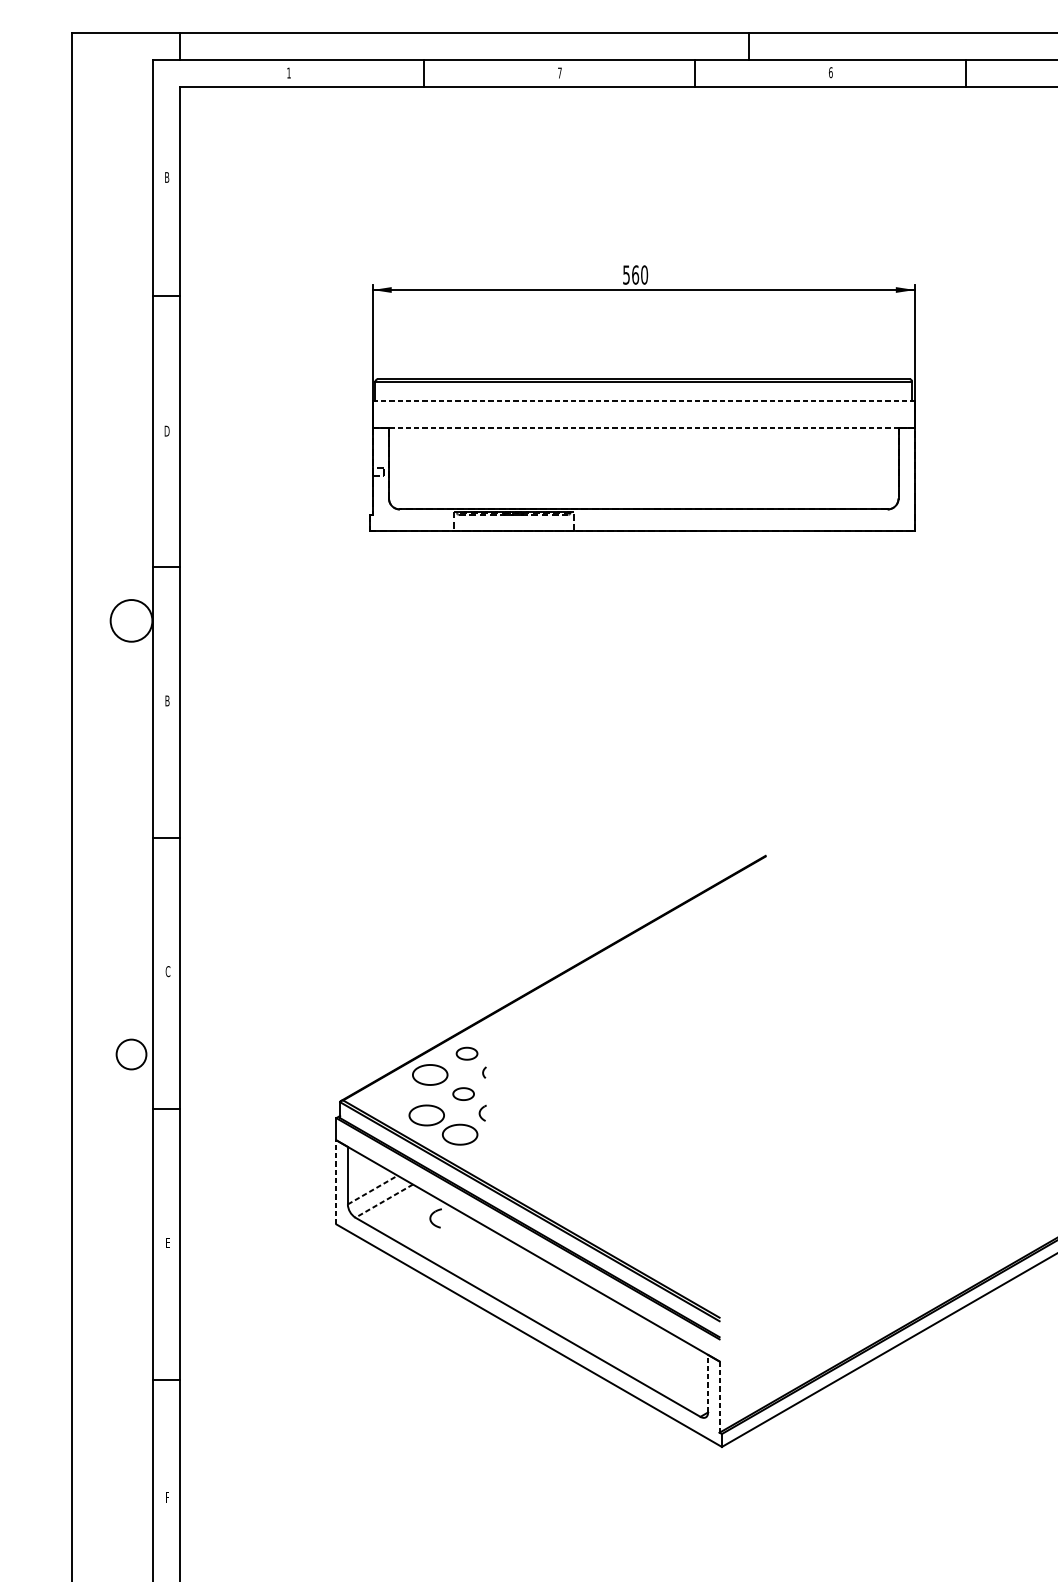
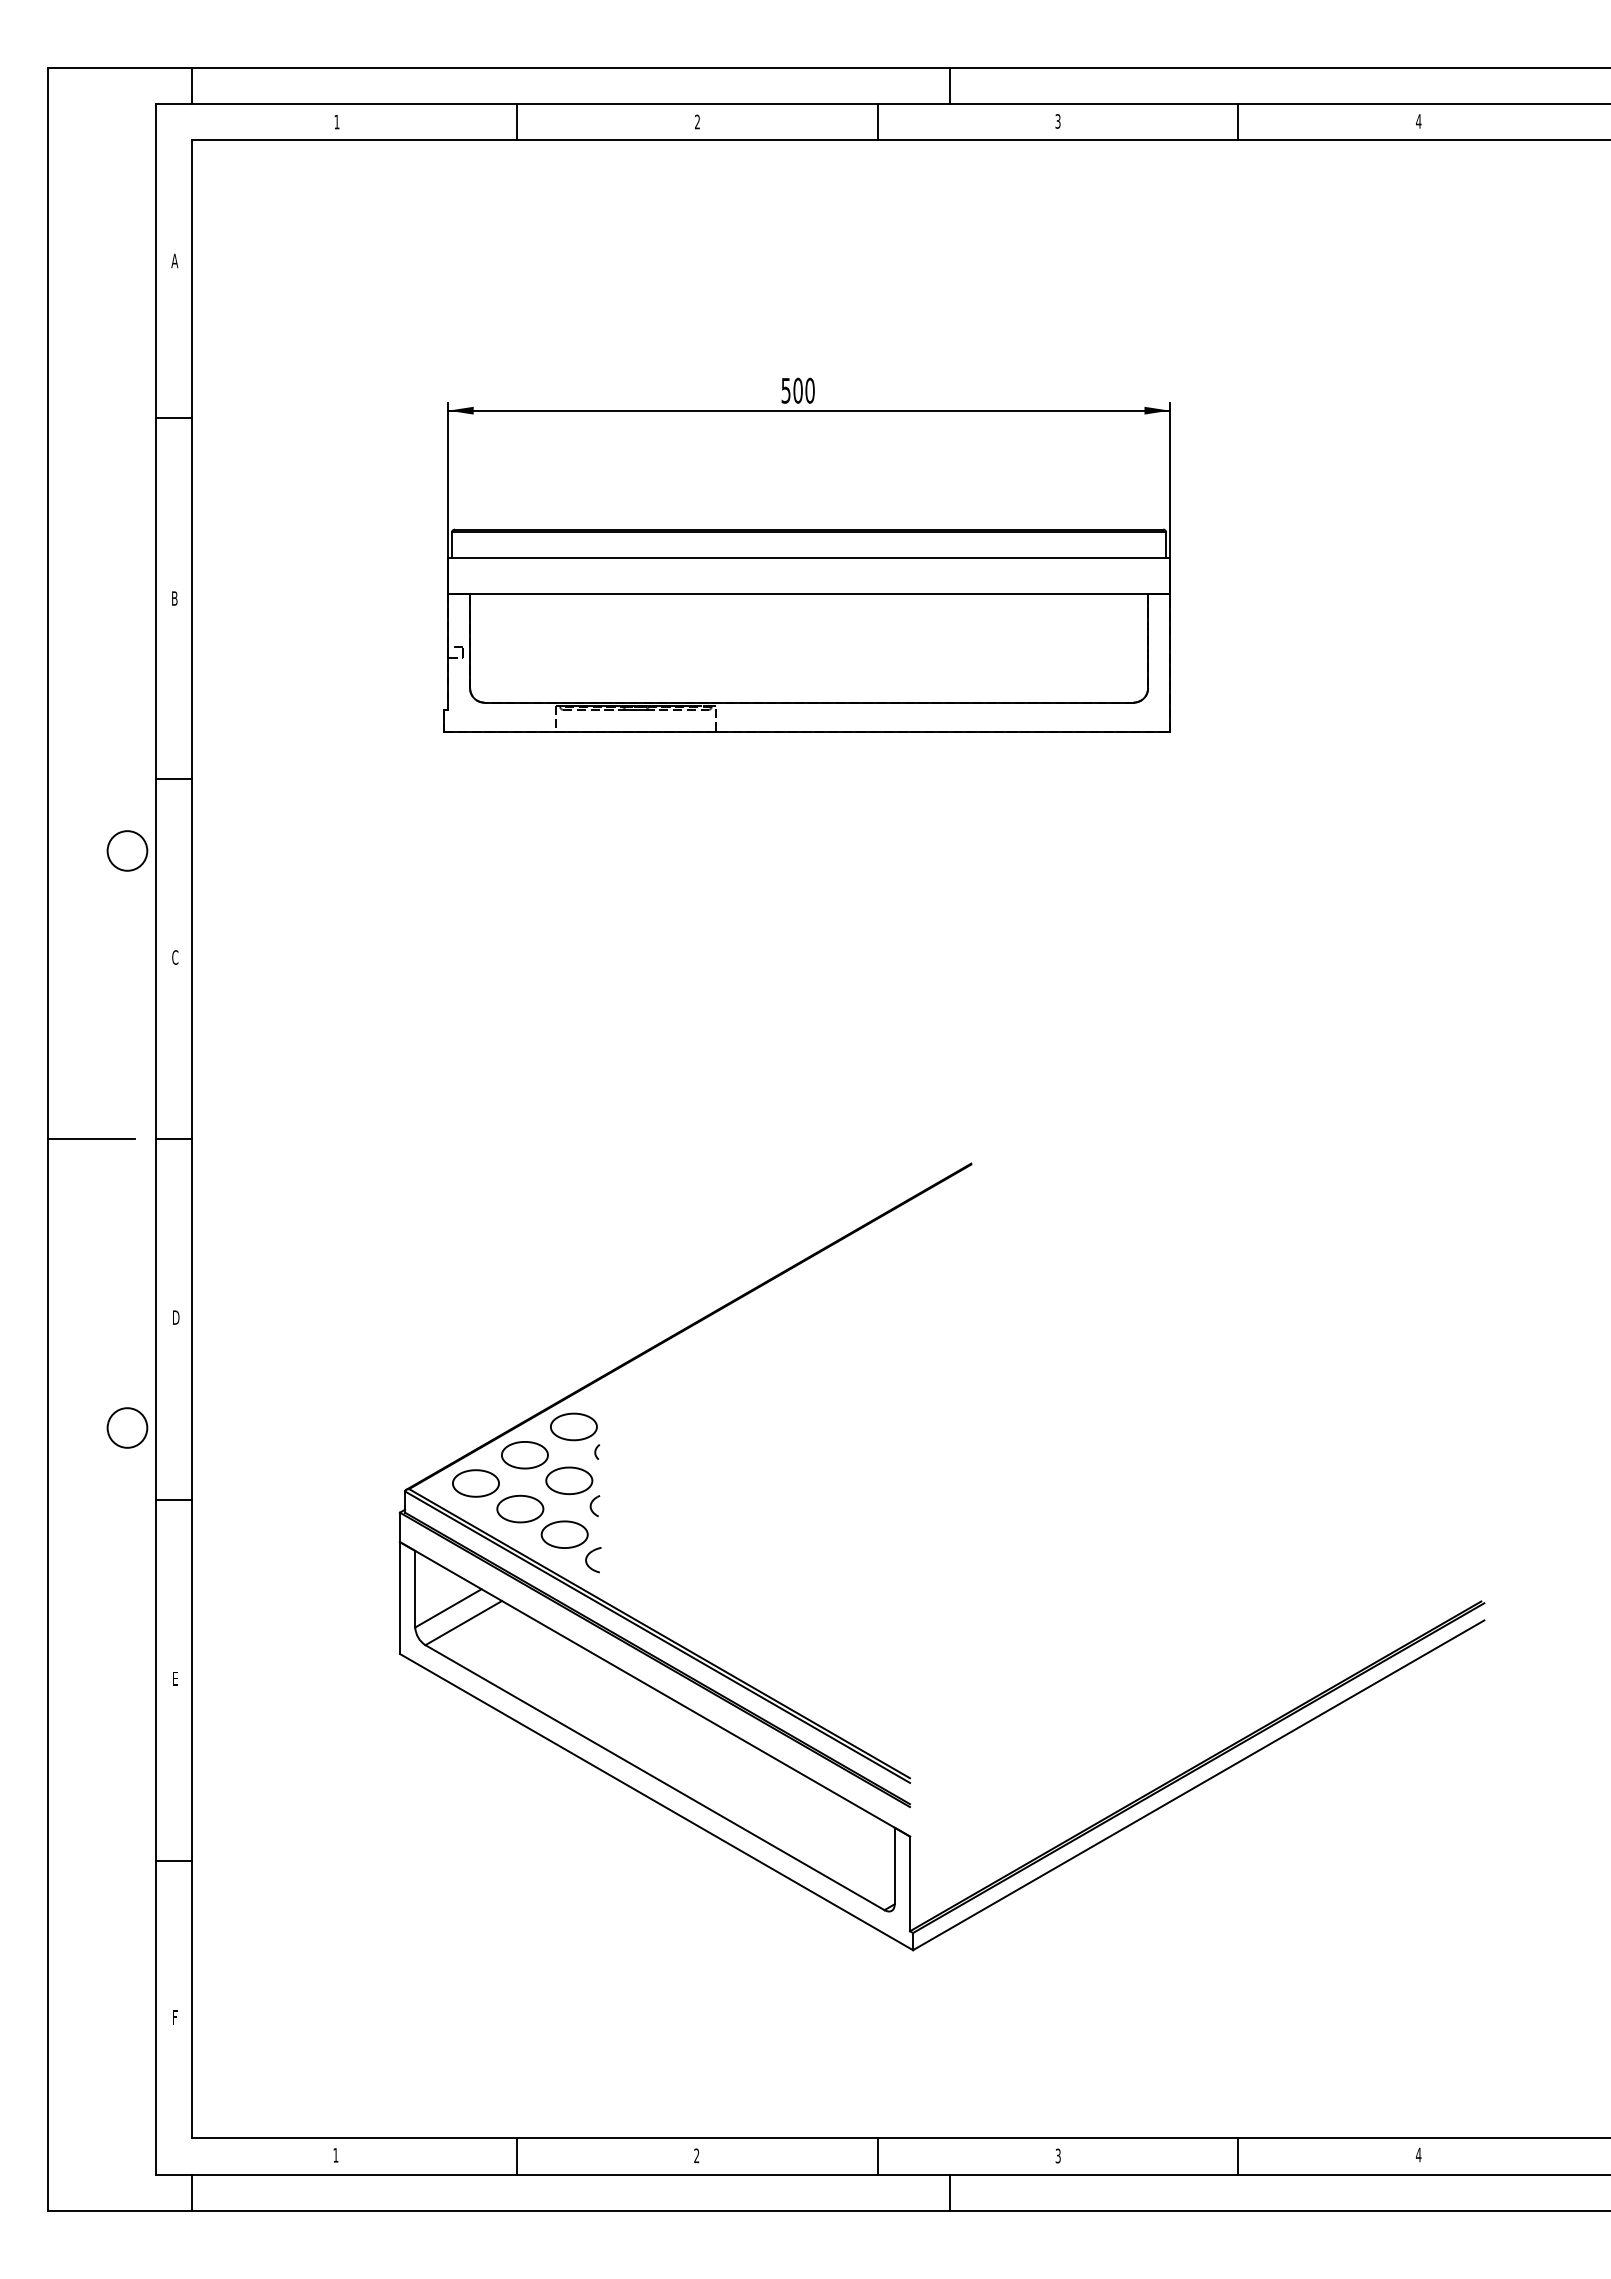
text: (559, 72) -> (697, 121), 7 -> 2
text: (830, 72) -> (1057, 121), 6 -> 3
text: (166, 177) -> (174, 260), B -> A
text: (635, 274) -> (797, 390), 560 -> 500
line: (644, 401) -> (809, 558), dashed -> solid
line: (644, 428) -> (809, 594), dashed -> solid
text: (166, 431) -> (174, 598), D -> B
circle: (131, 620) -> (127, 850), size x0.71
text: (167, 700) -> (175, 957), B -> C
line: (104, 837) -> (91, 1139), added
text: (168, 971) -> (176, 1317), C -> D
part: (466, 1053) -> (573, 1426), size x1.67
part: (463, 1093) -> (569, 1480), size x1.67
part: (393, 1096) -> (475, 1483), added
line: (336, 1182) -> (400, 1598), dashed -> solid
line: (372, 1190) -> (448, 1608), dashed -> solid
line: (384, 1201) -> (463, 1623), dashed -> solid
part: (431, 1219) -> (587, 1561), moved
line: (707, 1383) -> (894, 1865), dashed -> solid
line: (719, 1397) -> (910, 1884), dashed -> solid

